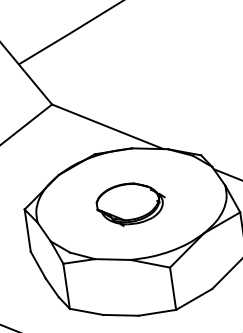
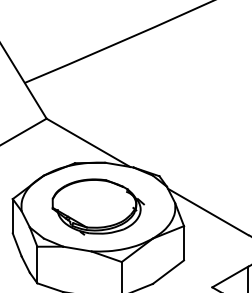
part: (130, 203) -> (97, 206), size x1.67

